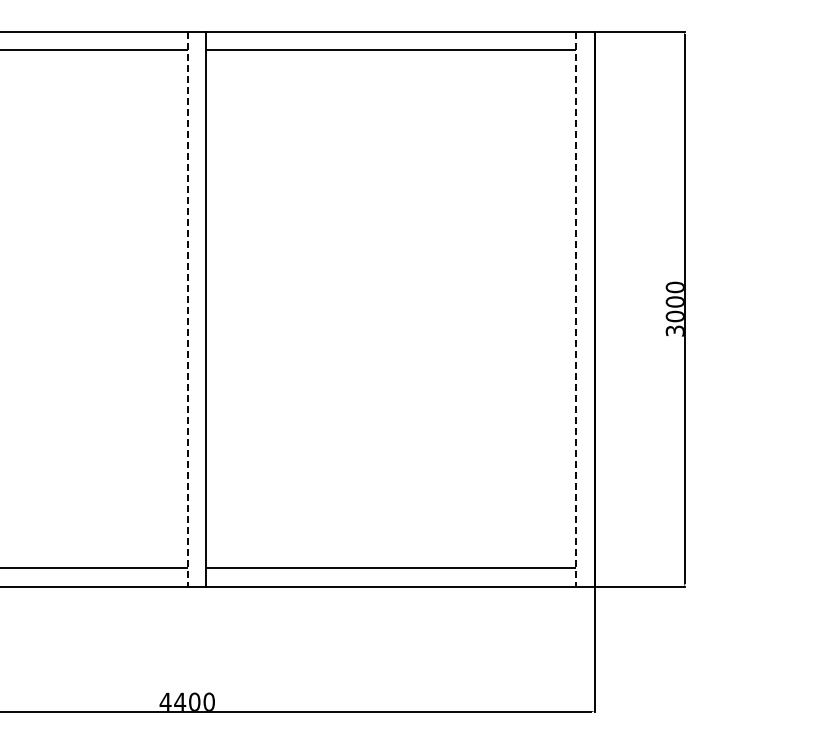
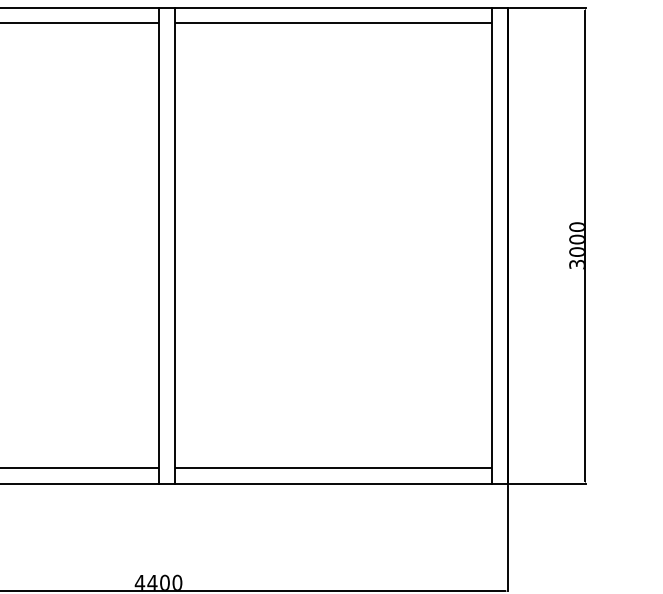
line: (187, 309) -> (158, 246), dashed -> solid
line: (576, 309) -> (492, 246), dashed -> solid

